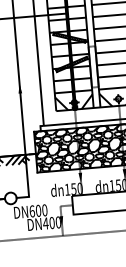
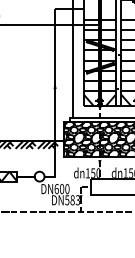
text: (51, 223) -> (72, 200), DN400 -> DN583

